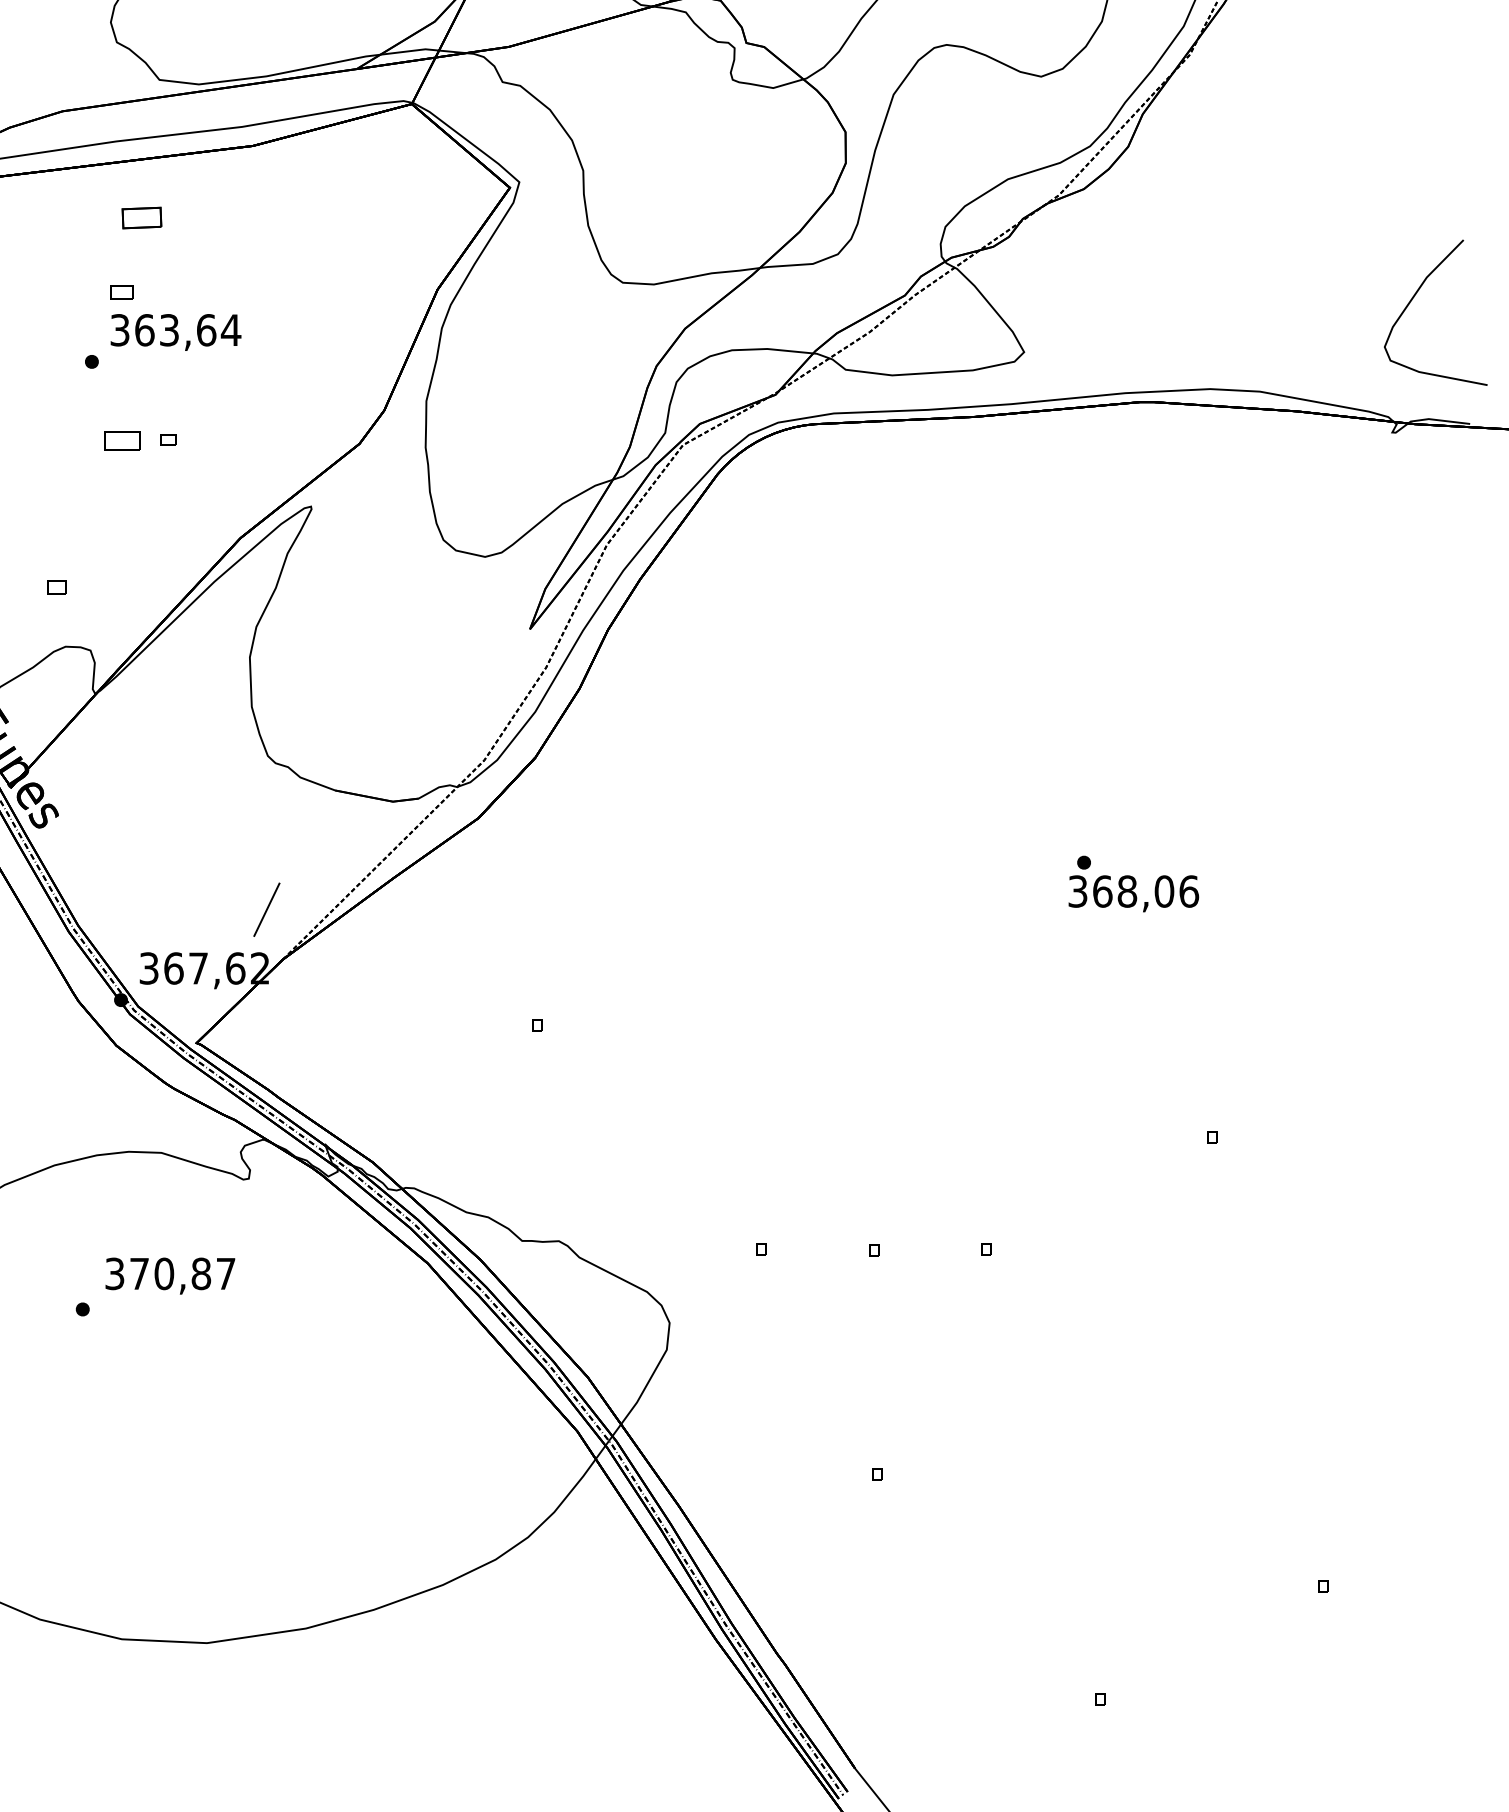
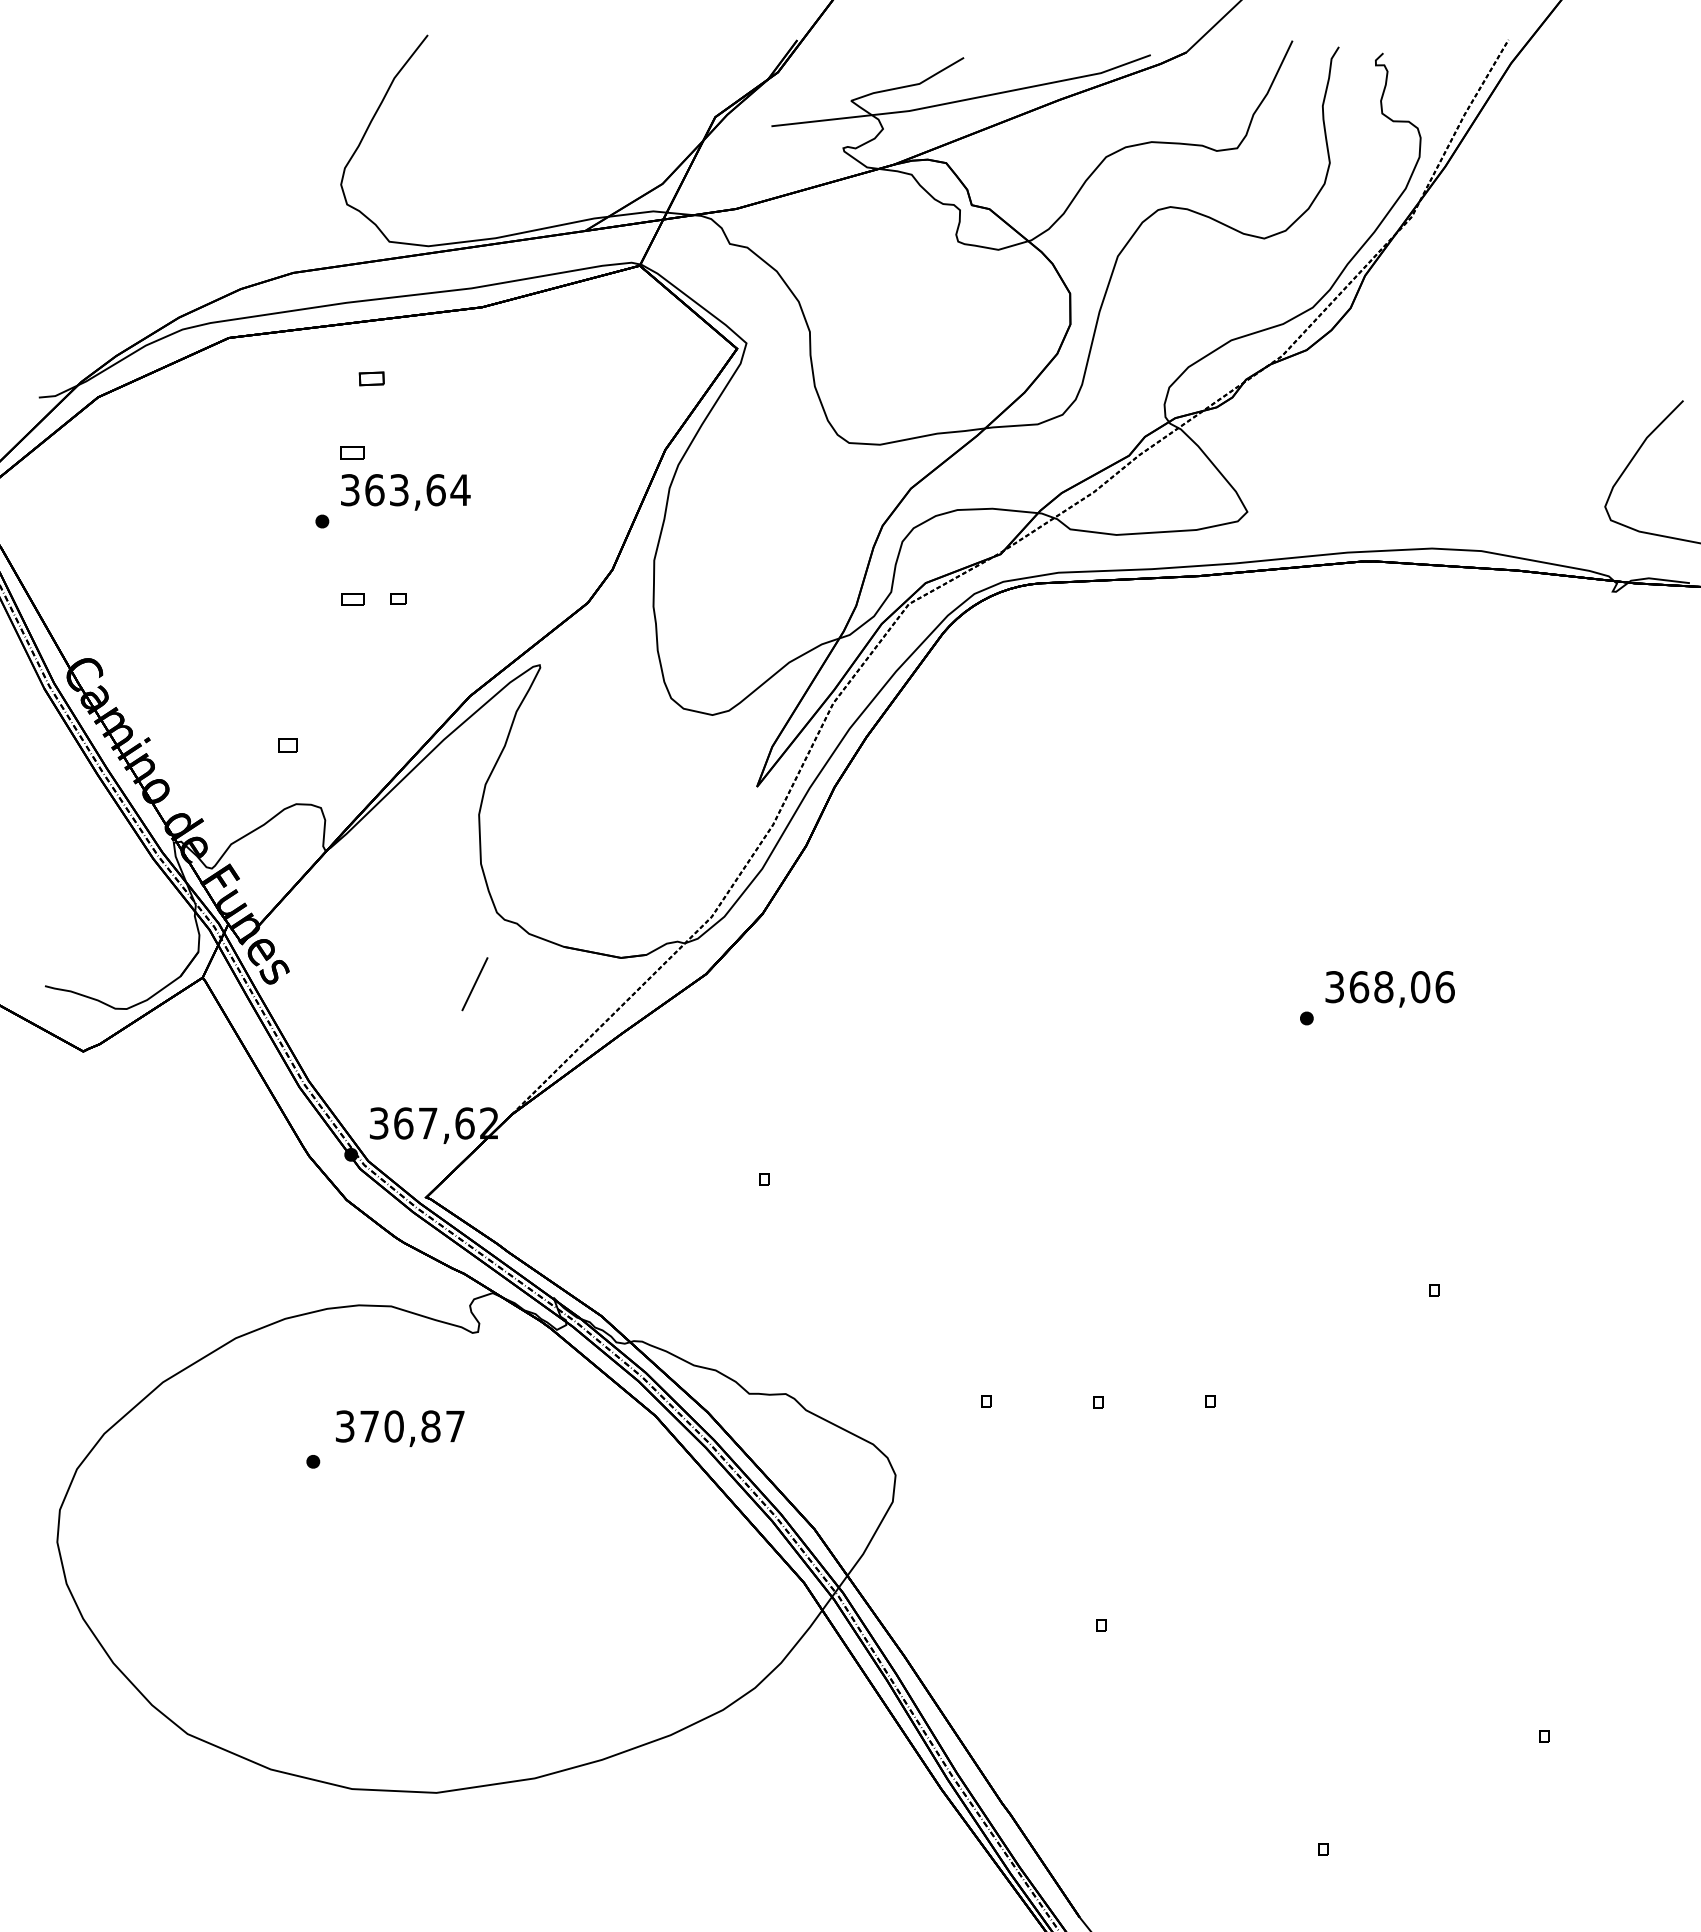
part: (141, 217) -> (371, 378), size x0.62
part: (122, 440) -> (352, 599), size x0.62
text: (1133, 893) -> (1389, 989), moved
line: (266, 910) -> (474, 984), moved

